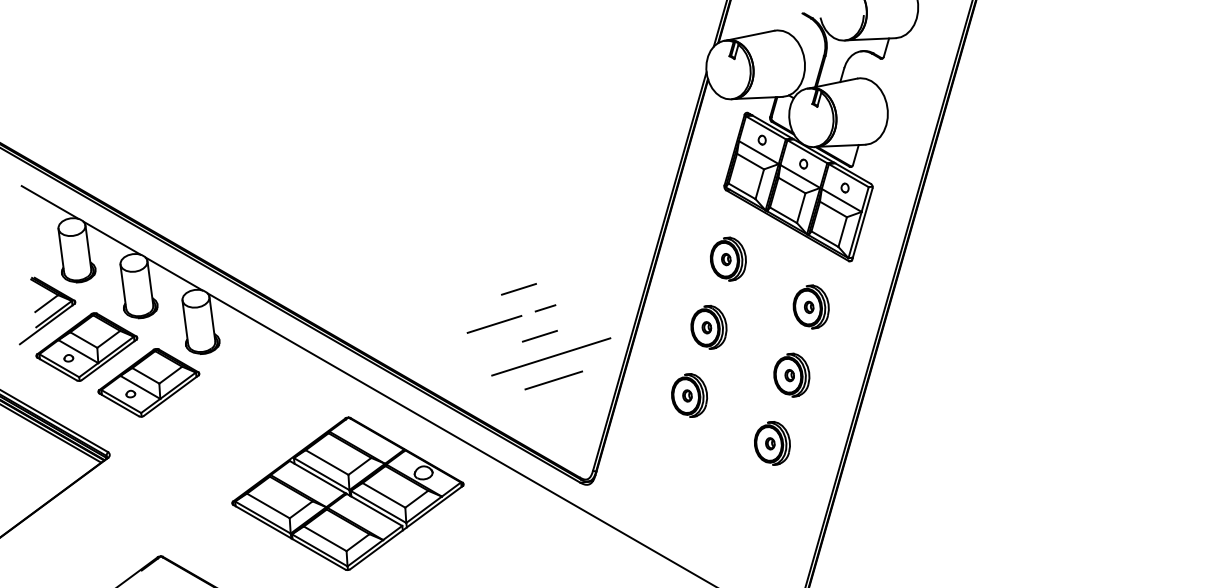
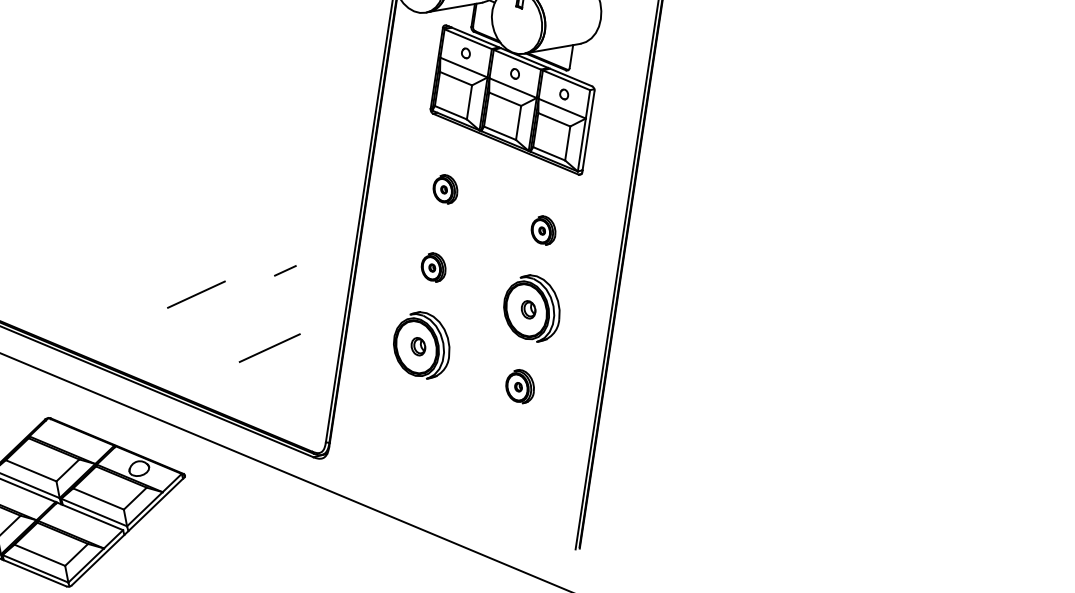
part: (728, 258) -> (445, 188), size x0.6
line: (518, 288) -> (217, 251), removed
part: (810, 306) -> (542, 230), size x0.6
line: (545, 308) -> (285, 271), moved
part: (708, 327) -> (433, 267), size x0.6
line: (539, 335) -> (247, 300), removed
line: (551, 356) -> (263, 322), removed
part: (791, 374) -> (531, 307), size x1.4
part: (689, 395) -> (421, 345), size x1.4
part: (772, 443) -> (520, 386), size x0.7

